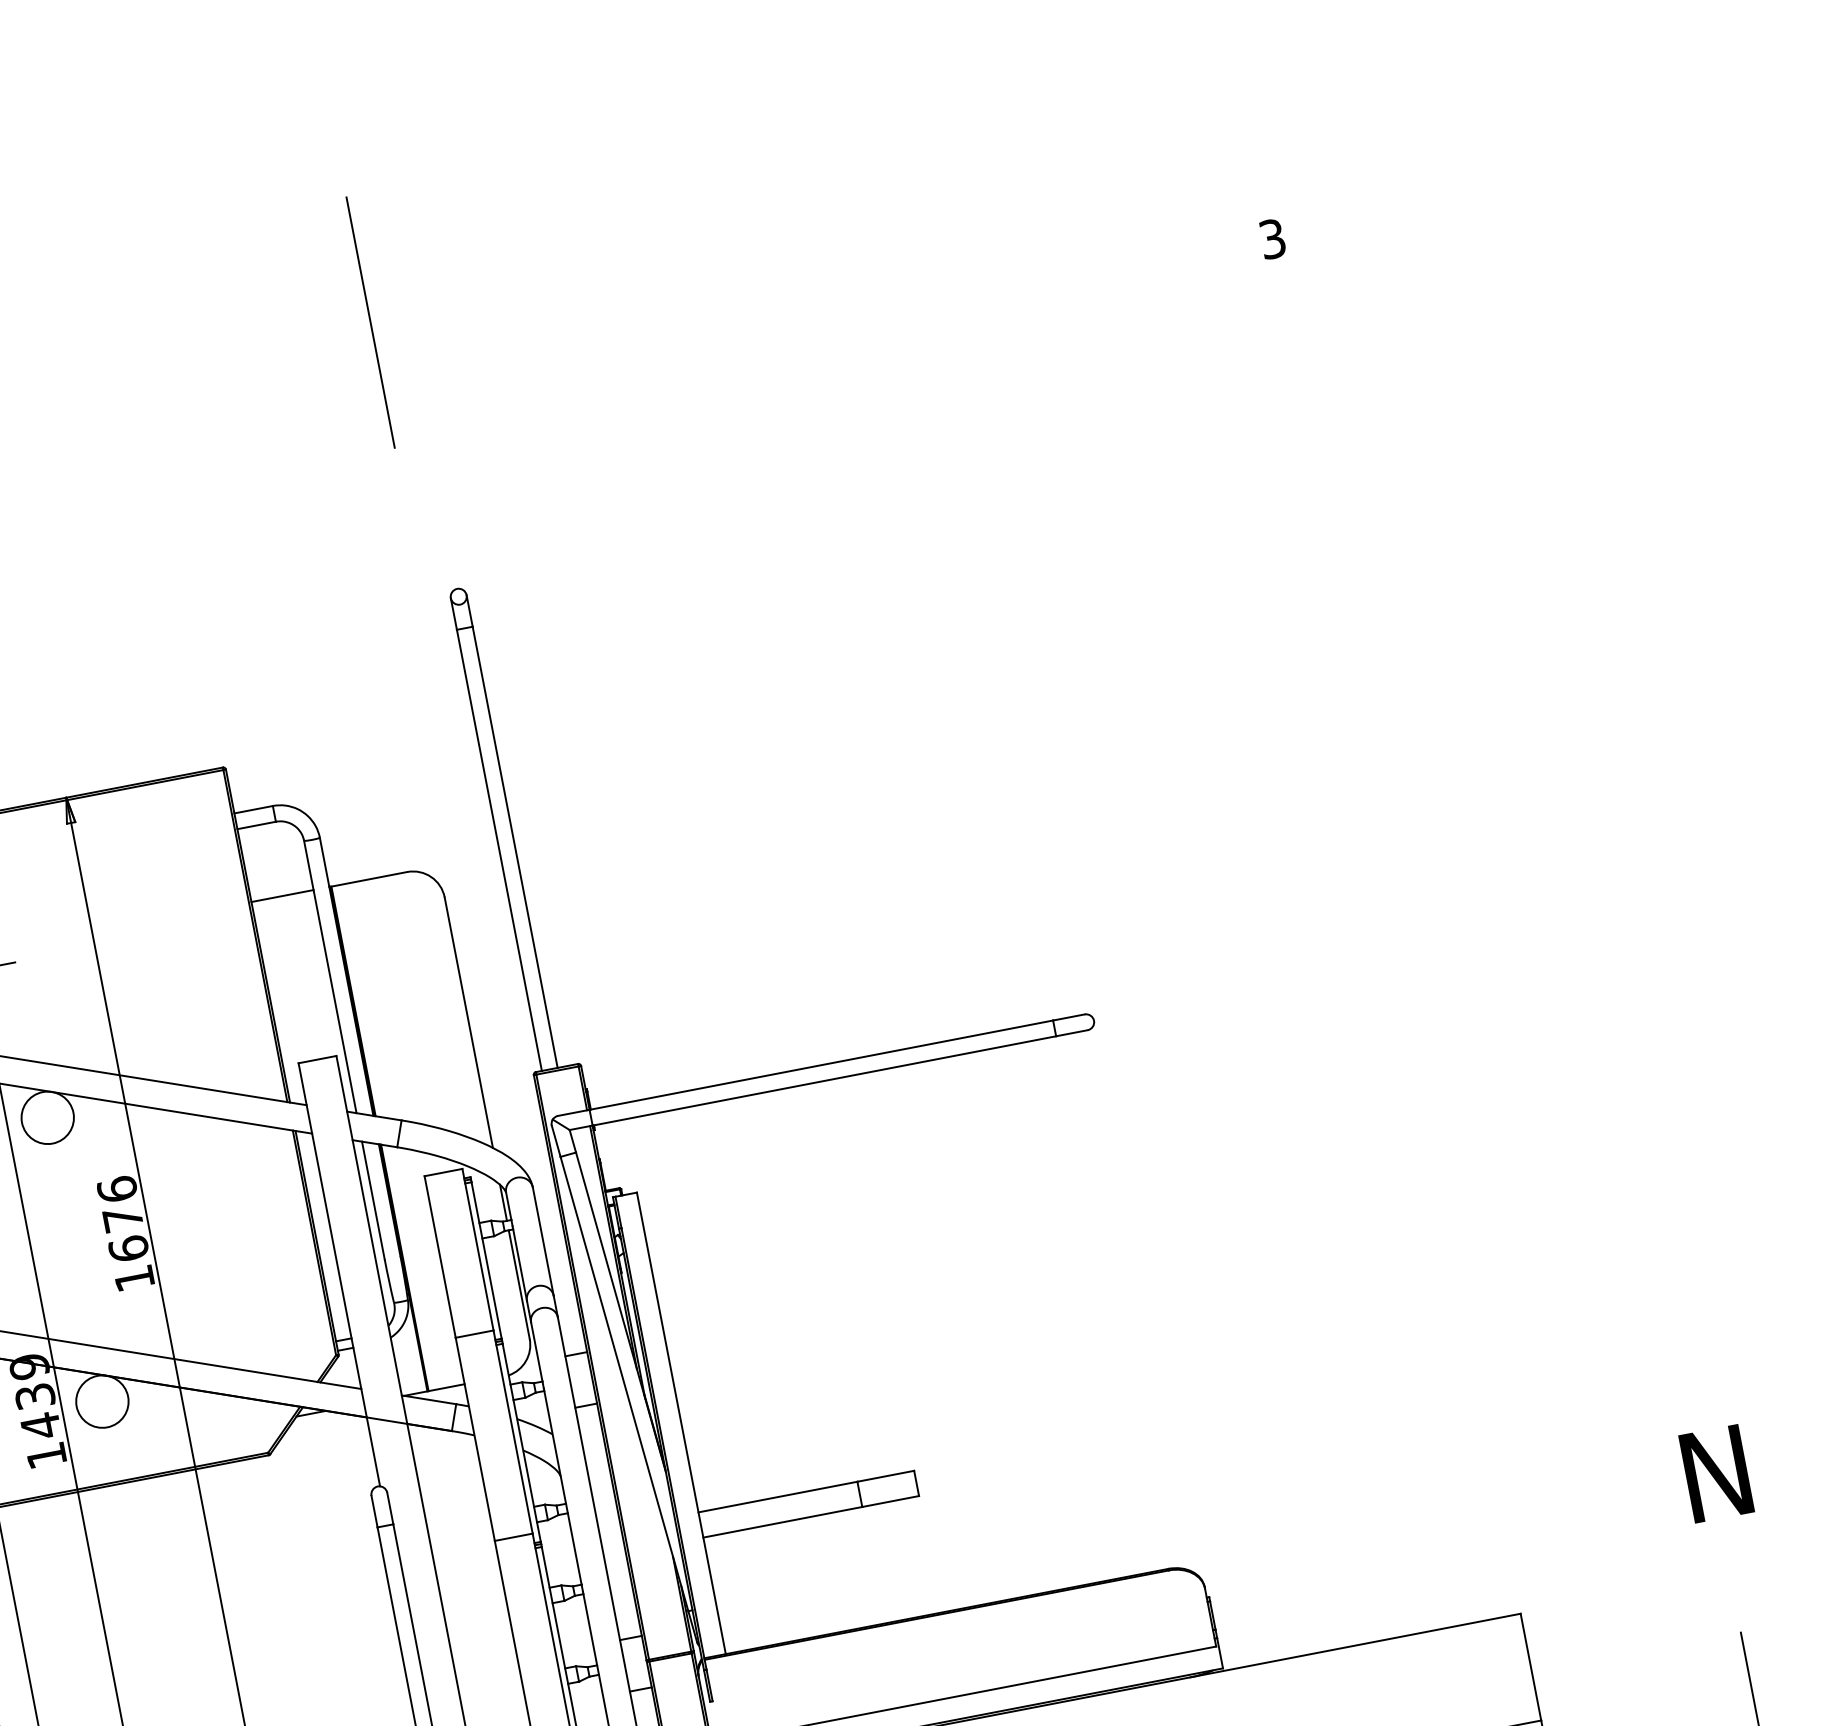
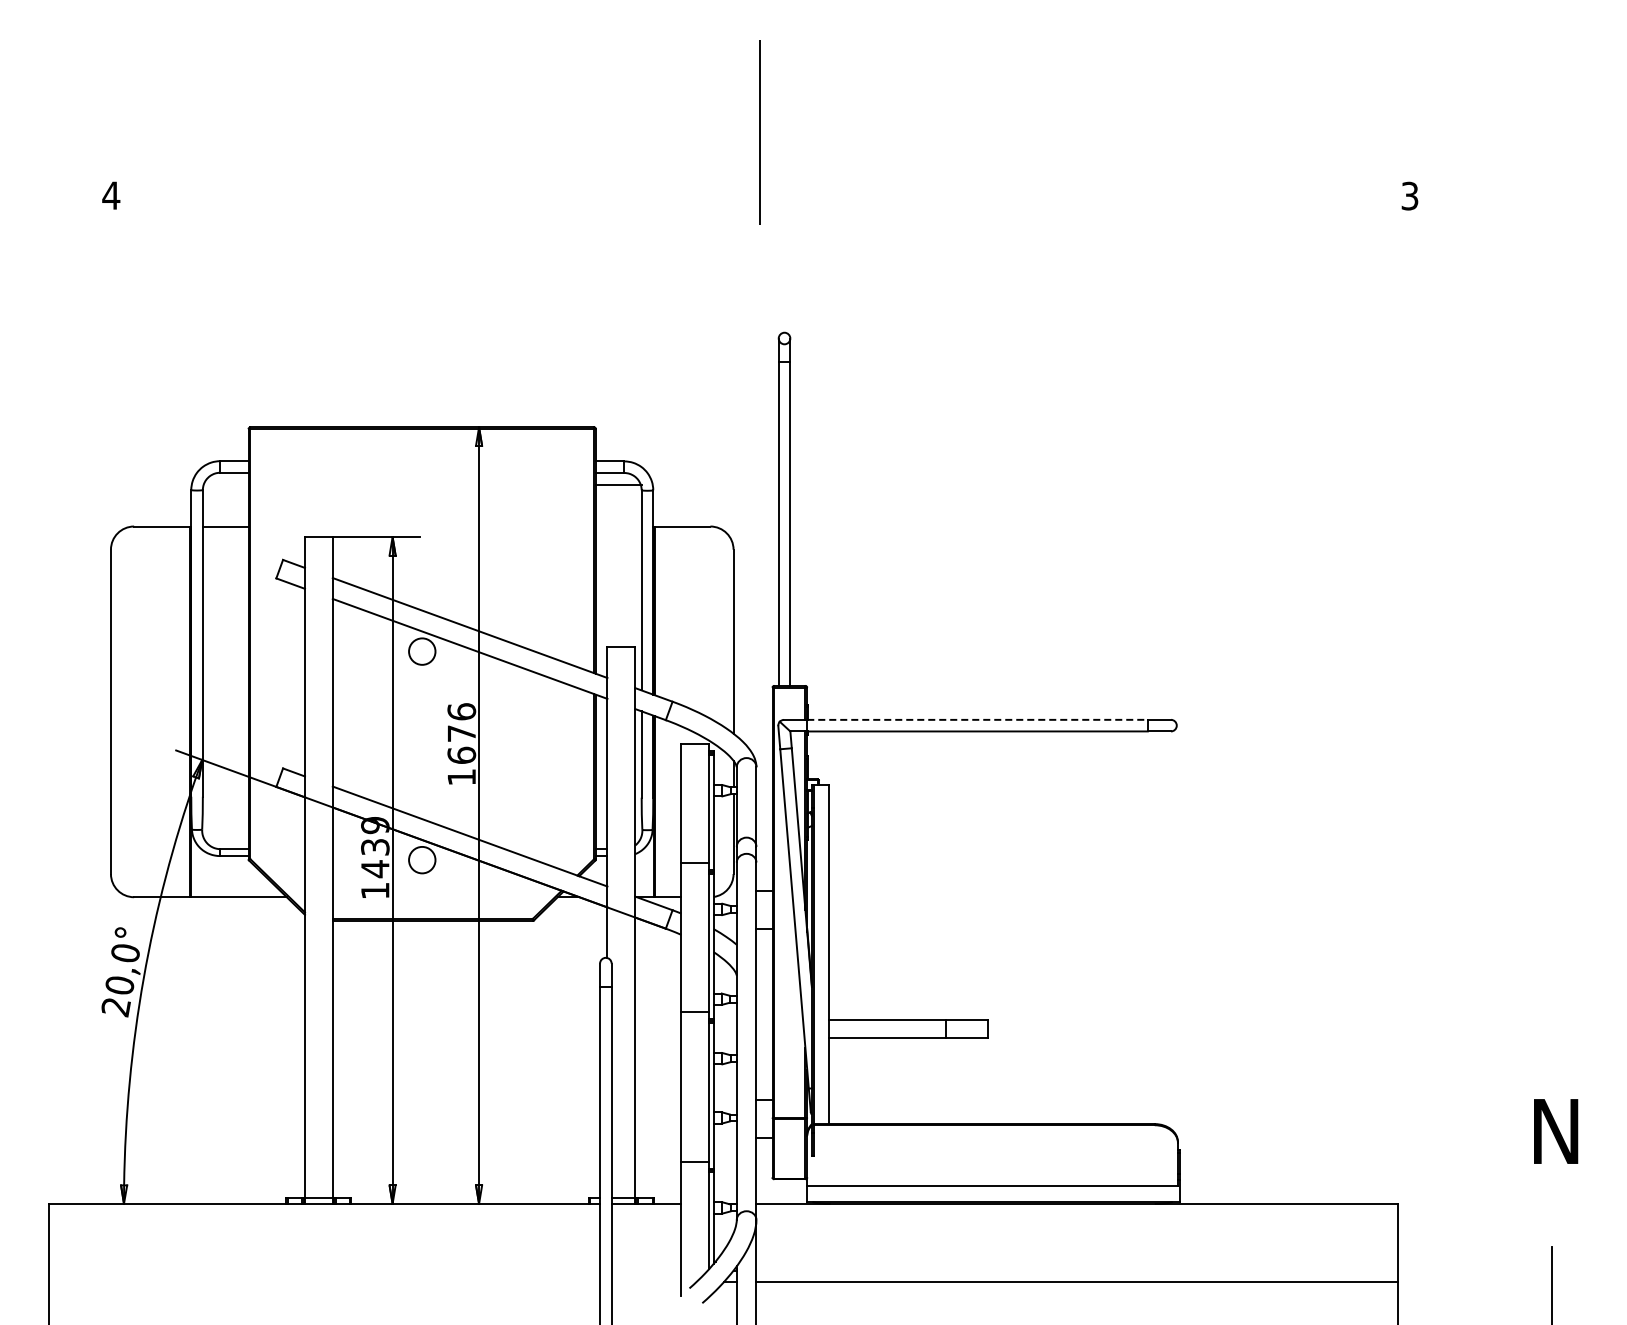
line: (282, 896) -> (618, 484), moved
line: (822, 1064) -> (978, 719), solid -> dashed
circle: (48, 1117) -> (422, 651), size x0.7
circle: (102, 1402) -> (422, 860), size x0.7

